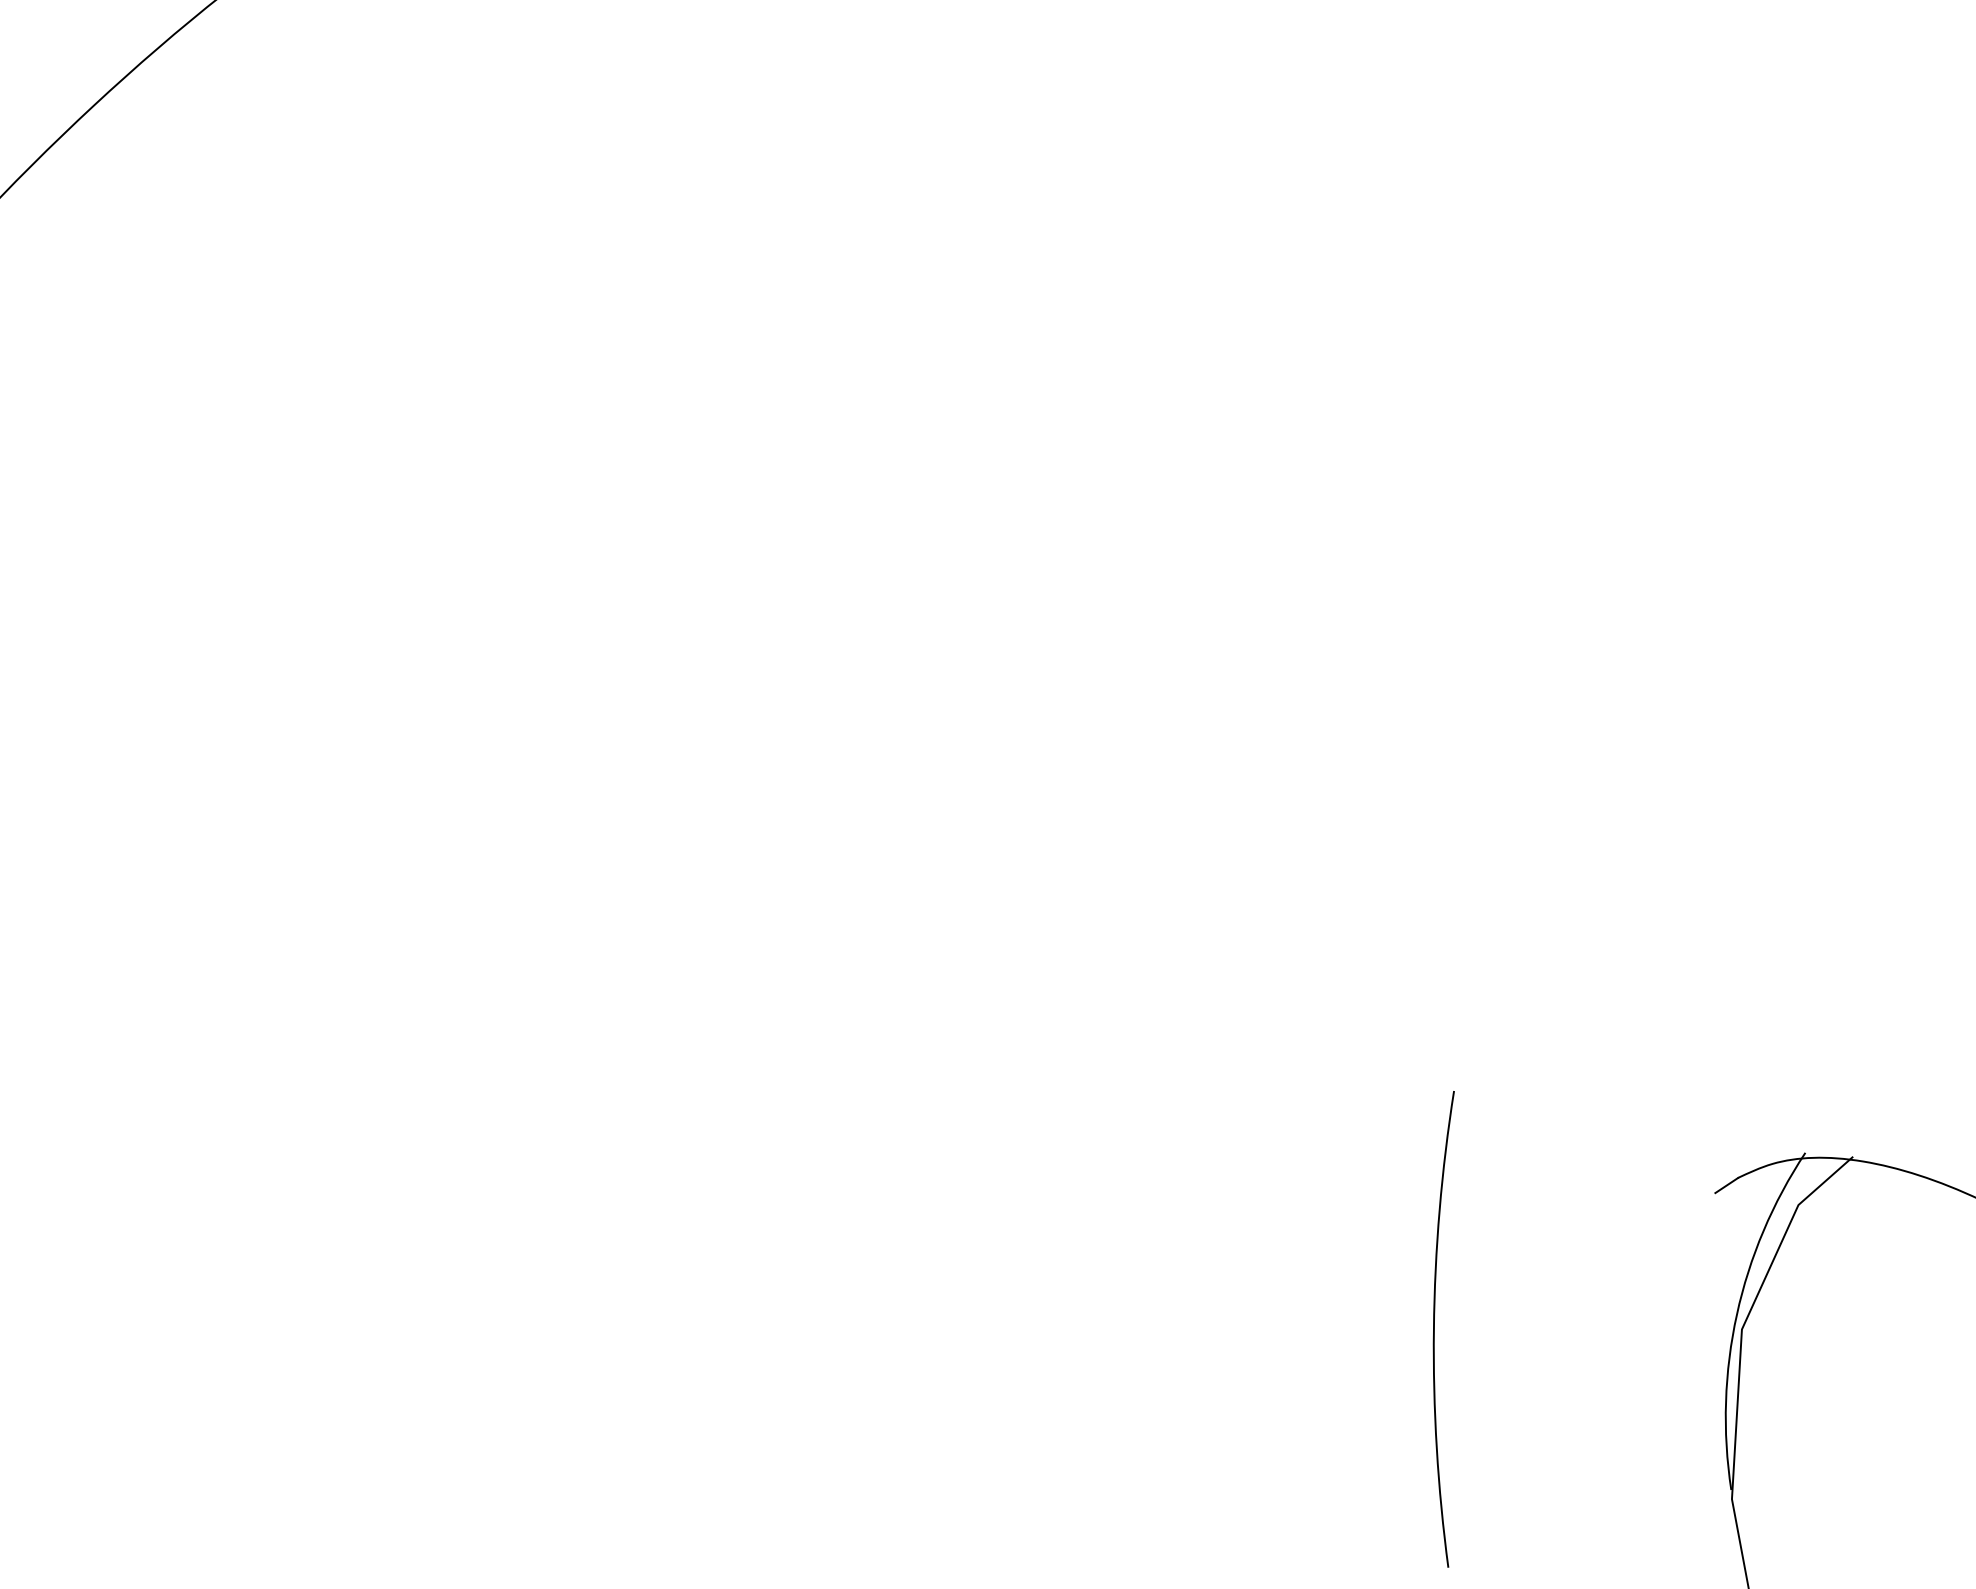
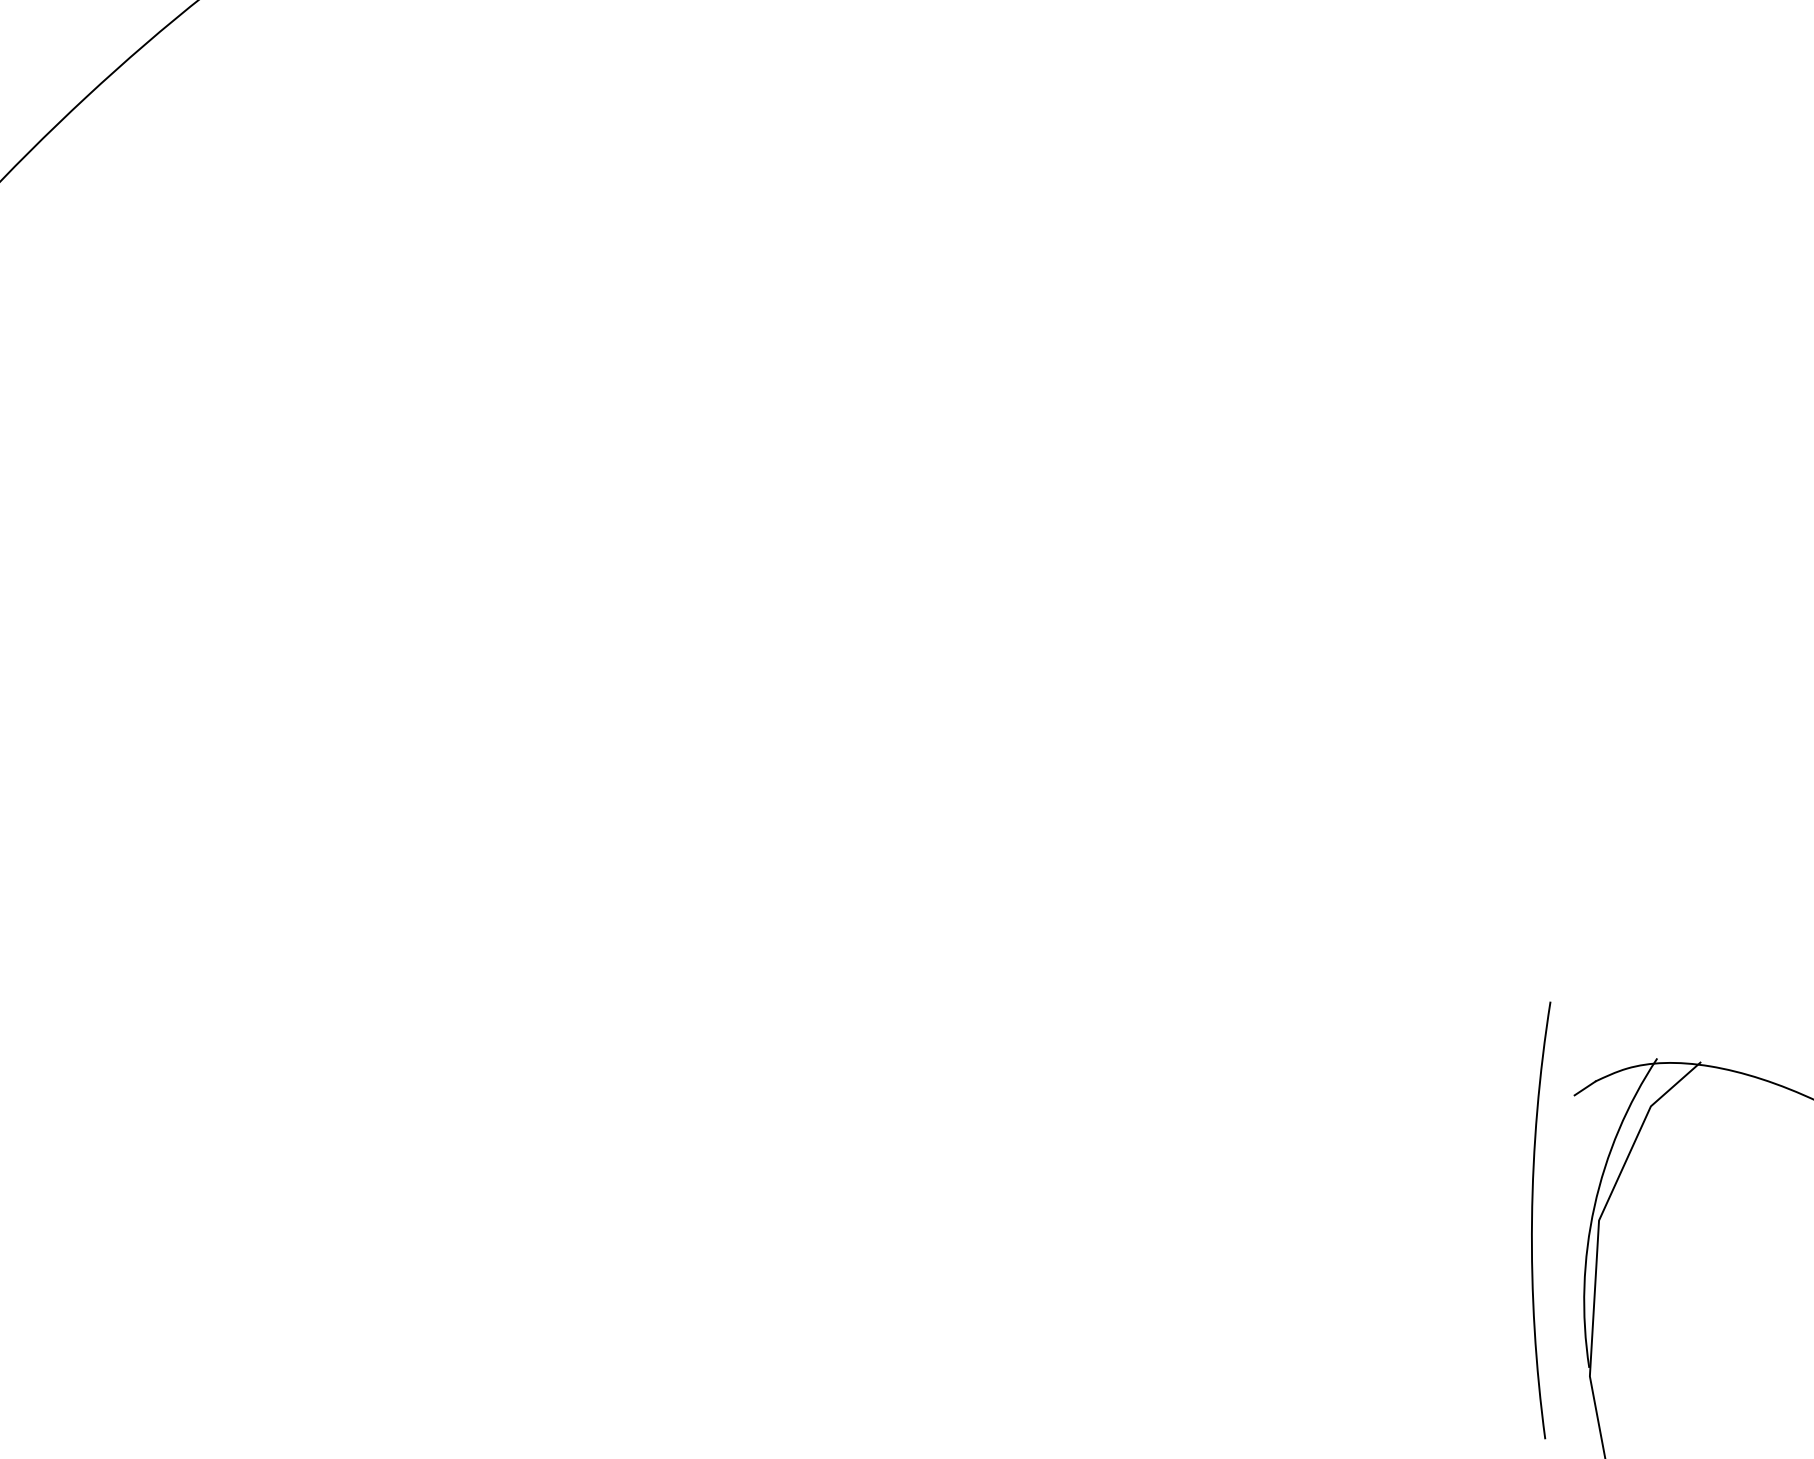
arc: (1434, 1329) -> (1532, 1220), moved

